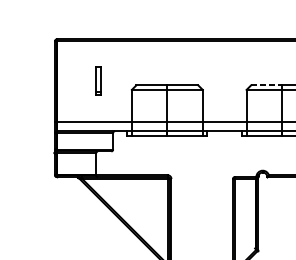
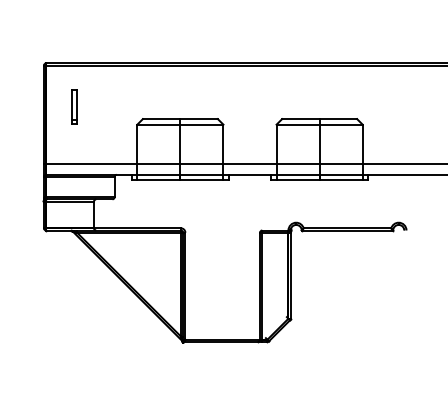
part: (98, 80) -> (74, 106), moved
line: (266, 85) -> (300, 119), dashed -> solid

